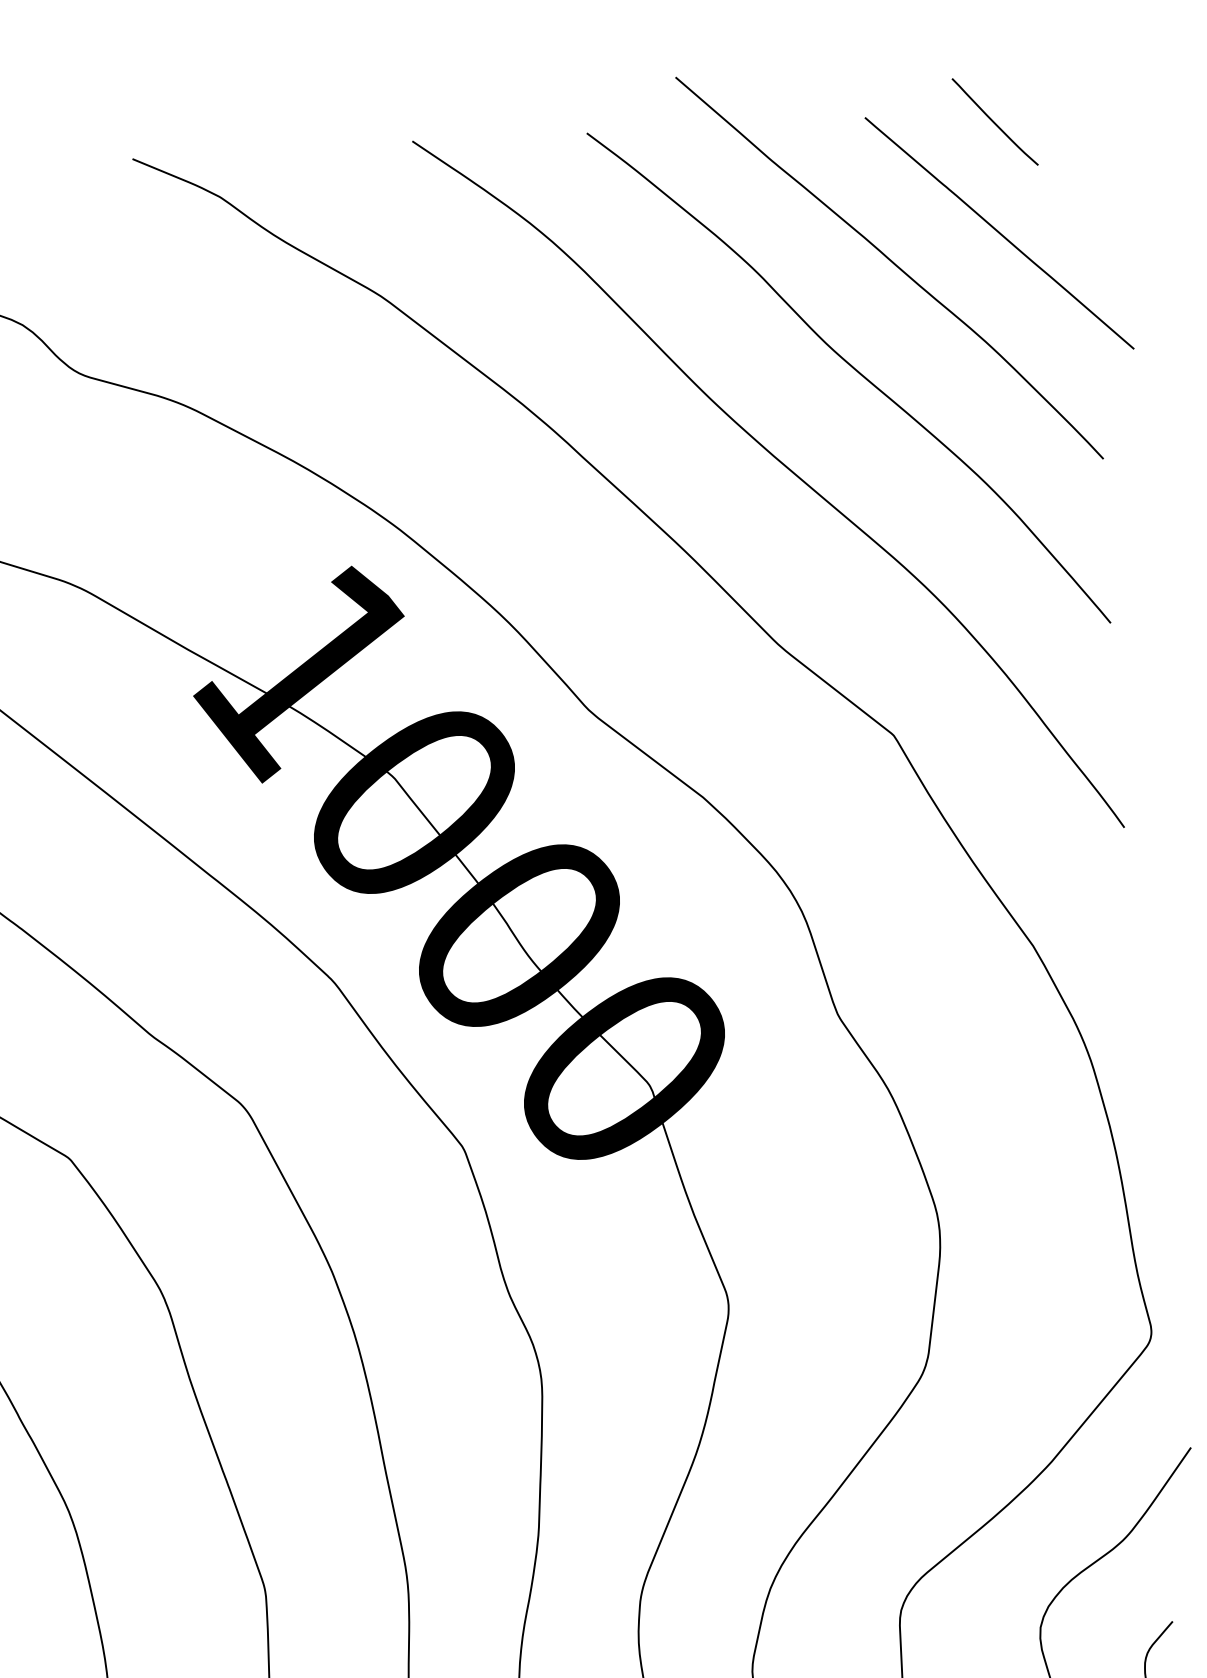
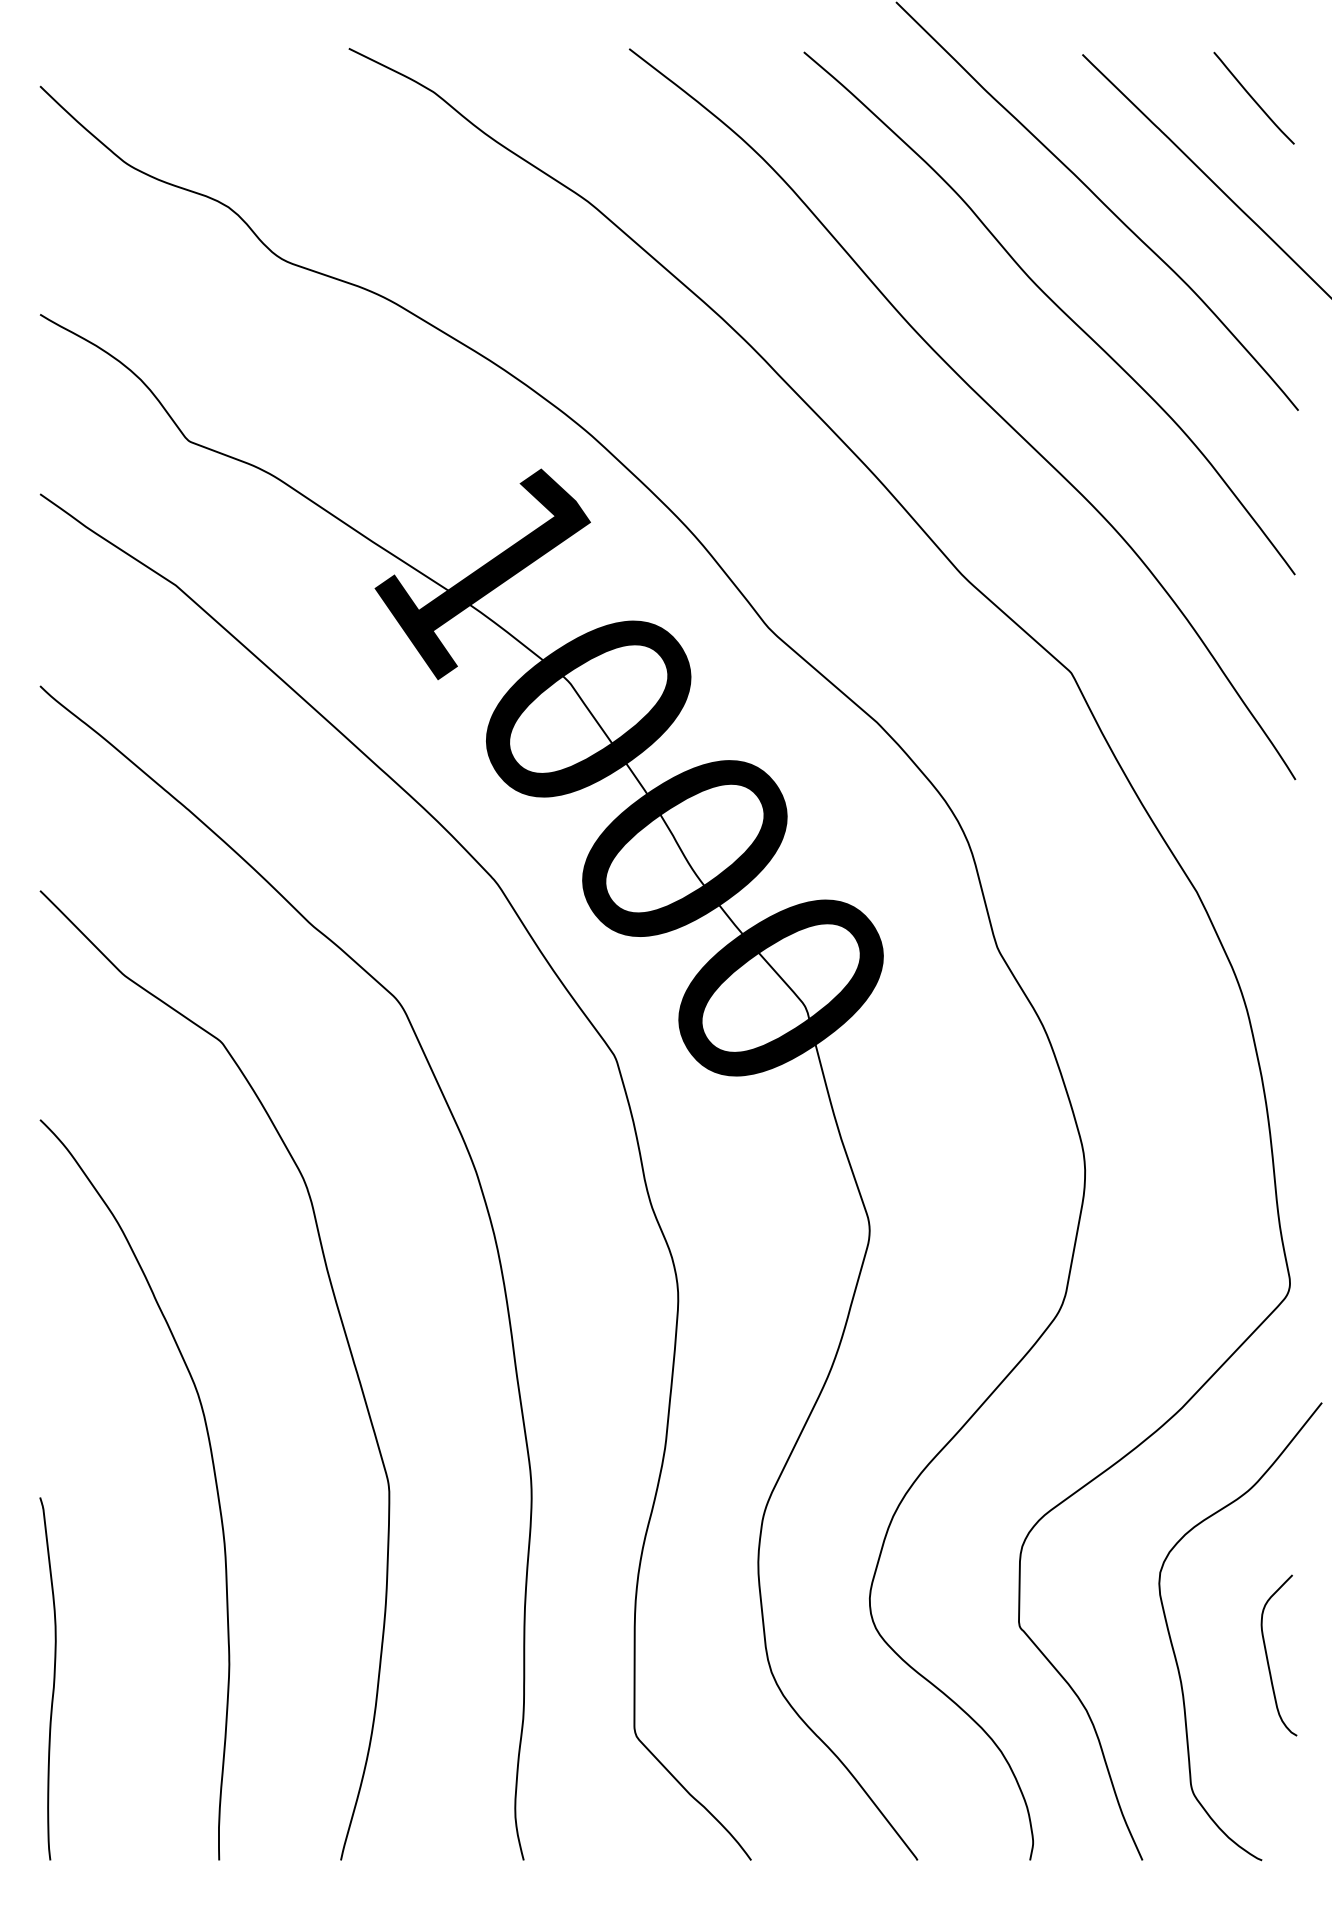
curve: (994, 121) -> (1253, 97), moved

